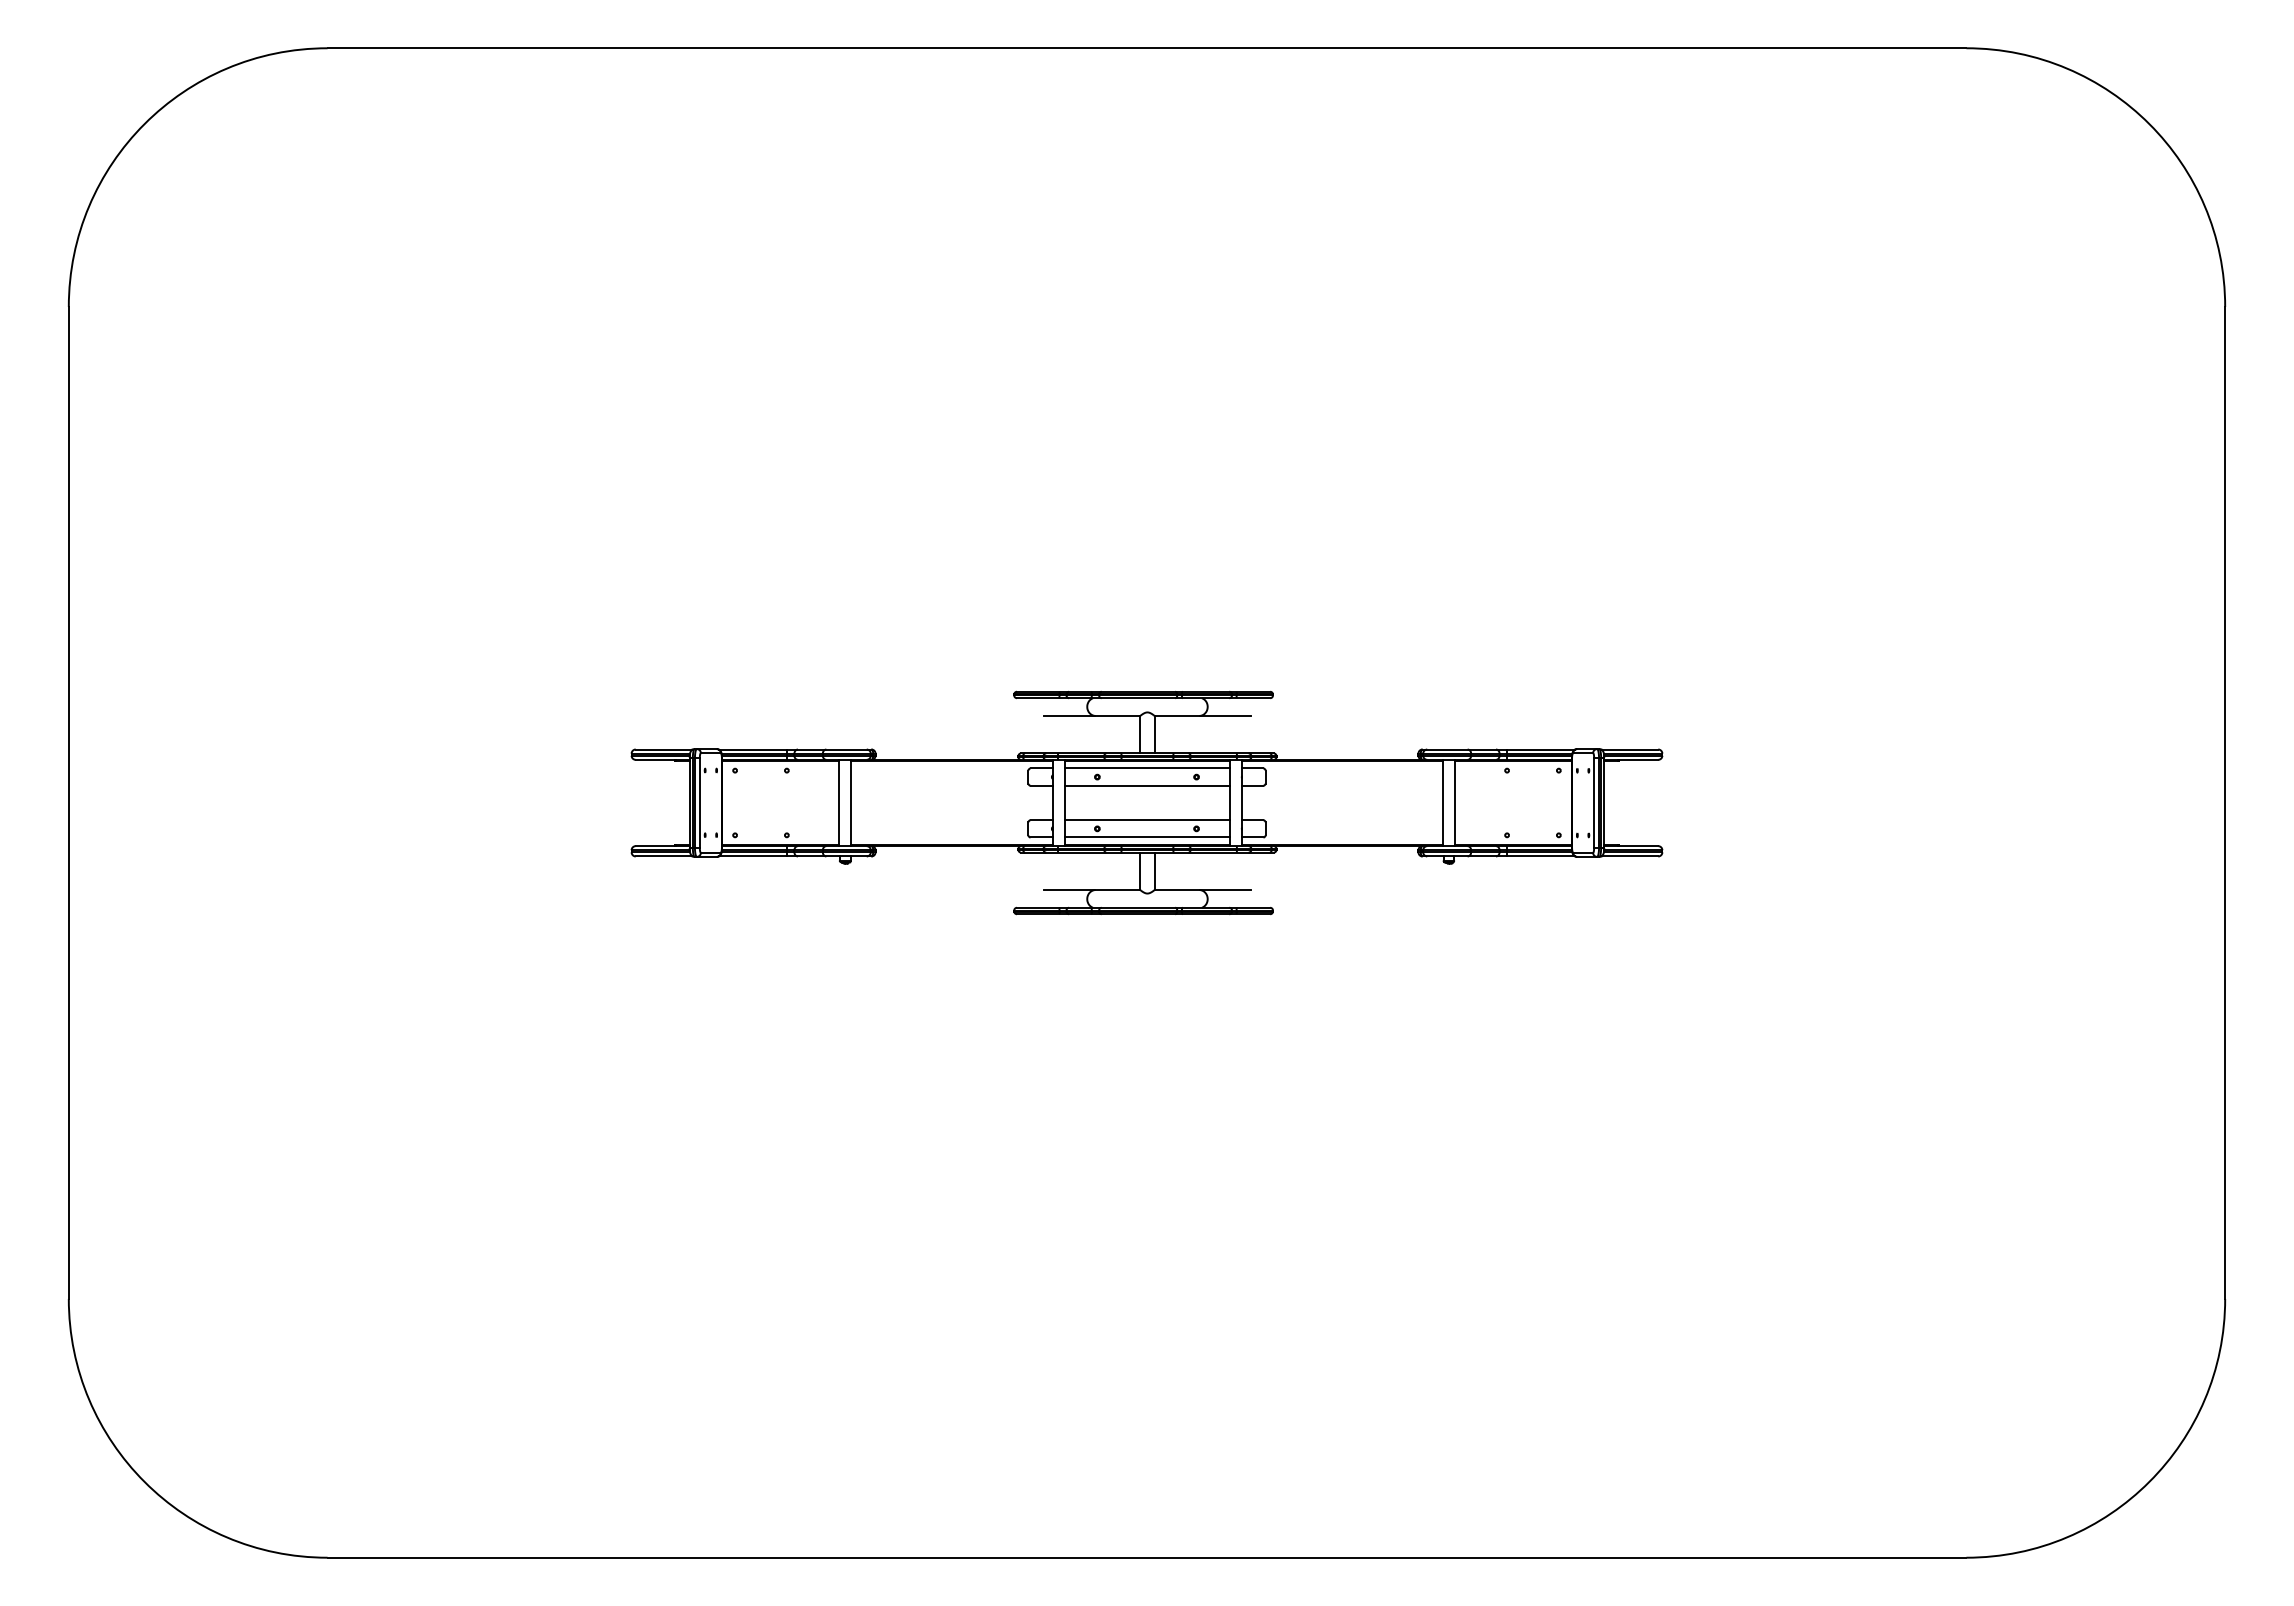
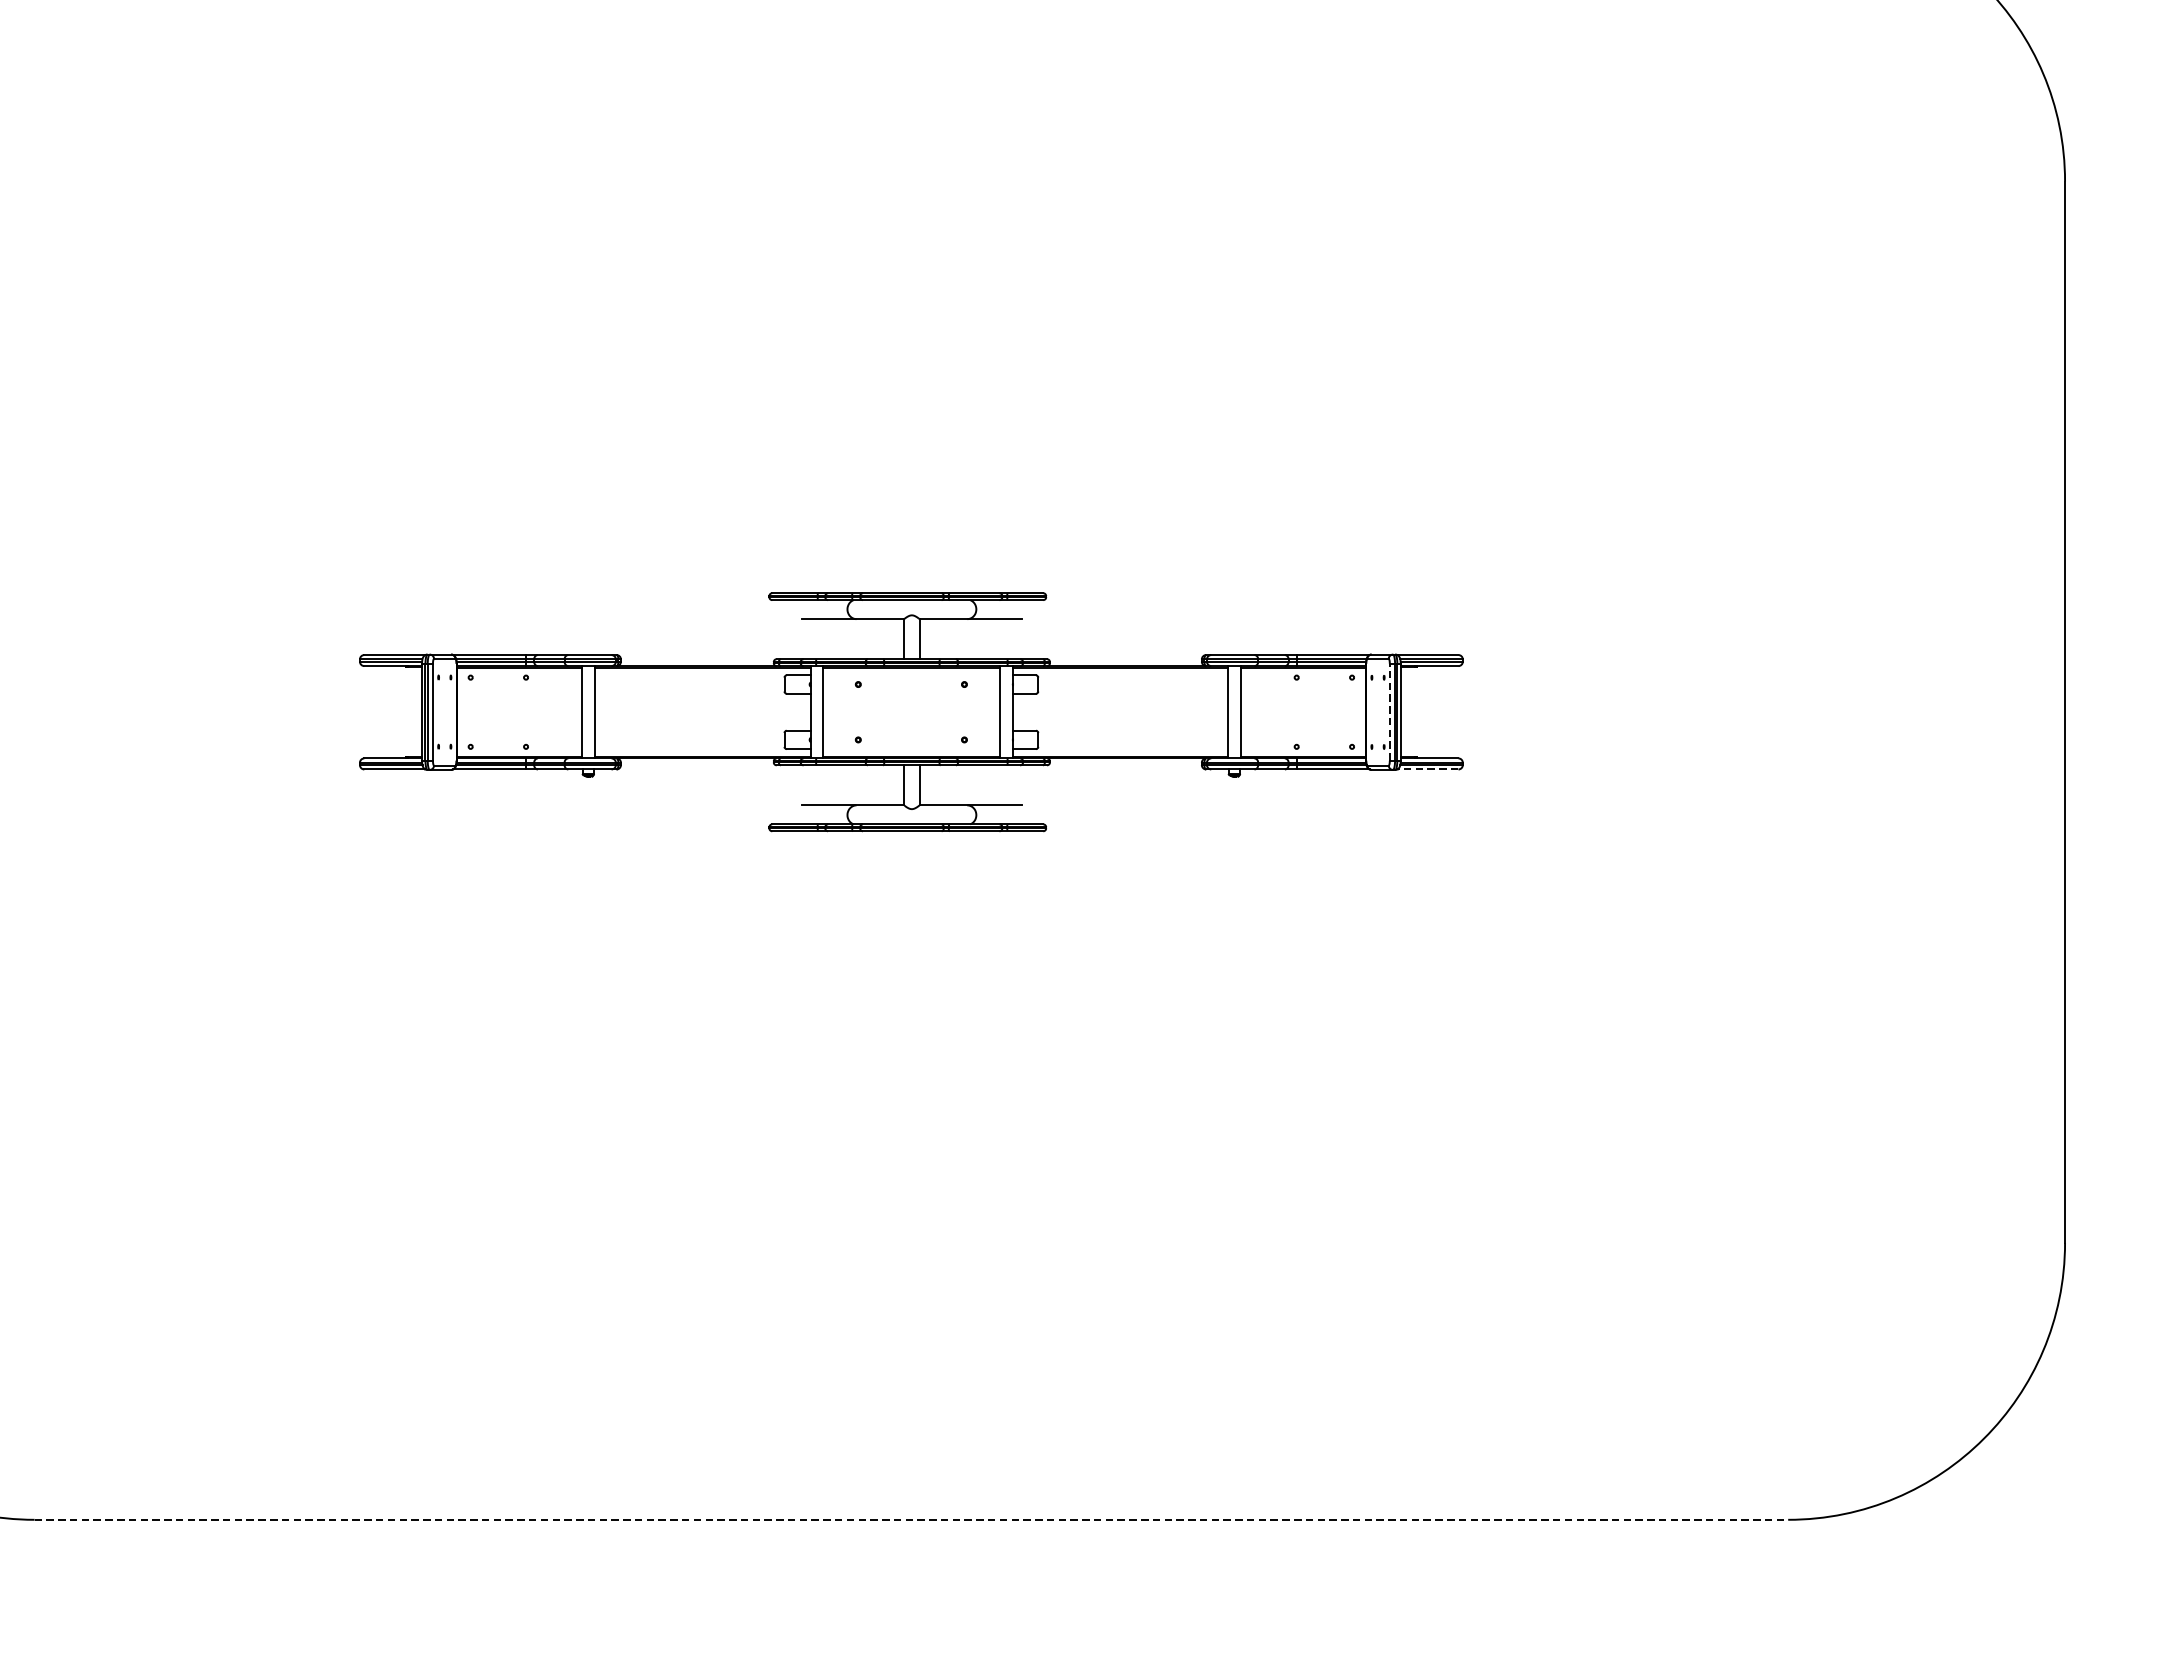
line: (1147, 768) -> (911, 675), removed
line: (1147, 785) -> (911, 693), removed
line: (1594, 802) -> (1390, 711), solid -> dashed
line: (1147, 820) -> (911, 730), removed
line: (1147, 837) -> (911, 749), removed
line: (1629, 856) -> (1427, 769), solid -> dashed
line: (1147, 1557) -> (911, 1519), solid -> dashed

